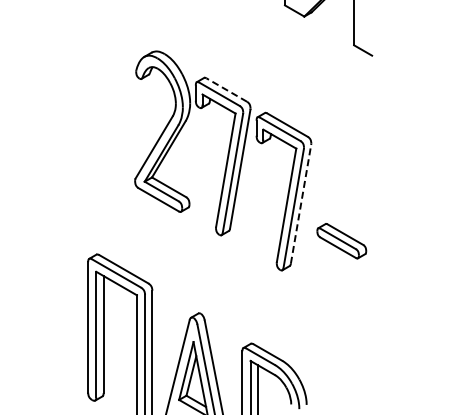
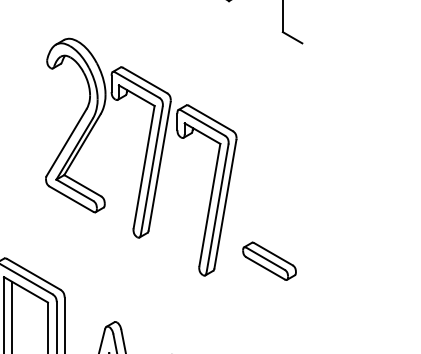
line: (226, 89) -> (144, 79), dashed -> solid
line: (301, 203) -> (225, 203), dashed -> solid
part: (341, 241) -> (269, 261), moved

